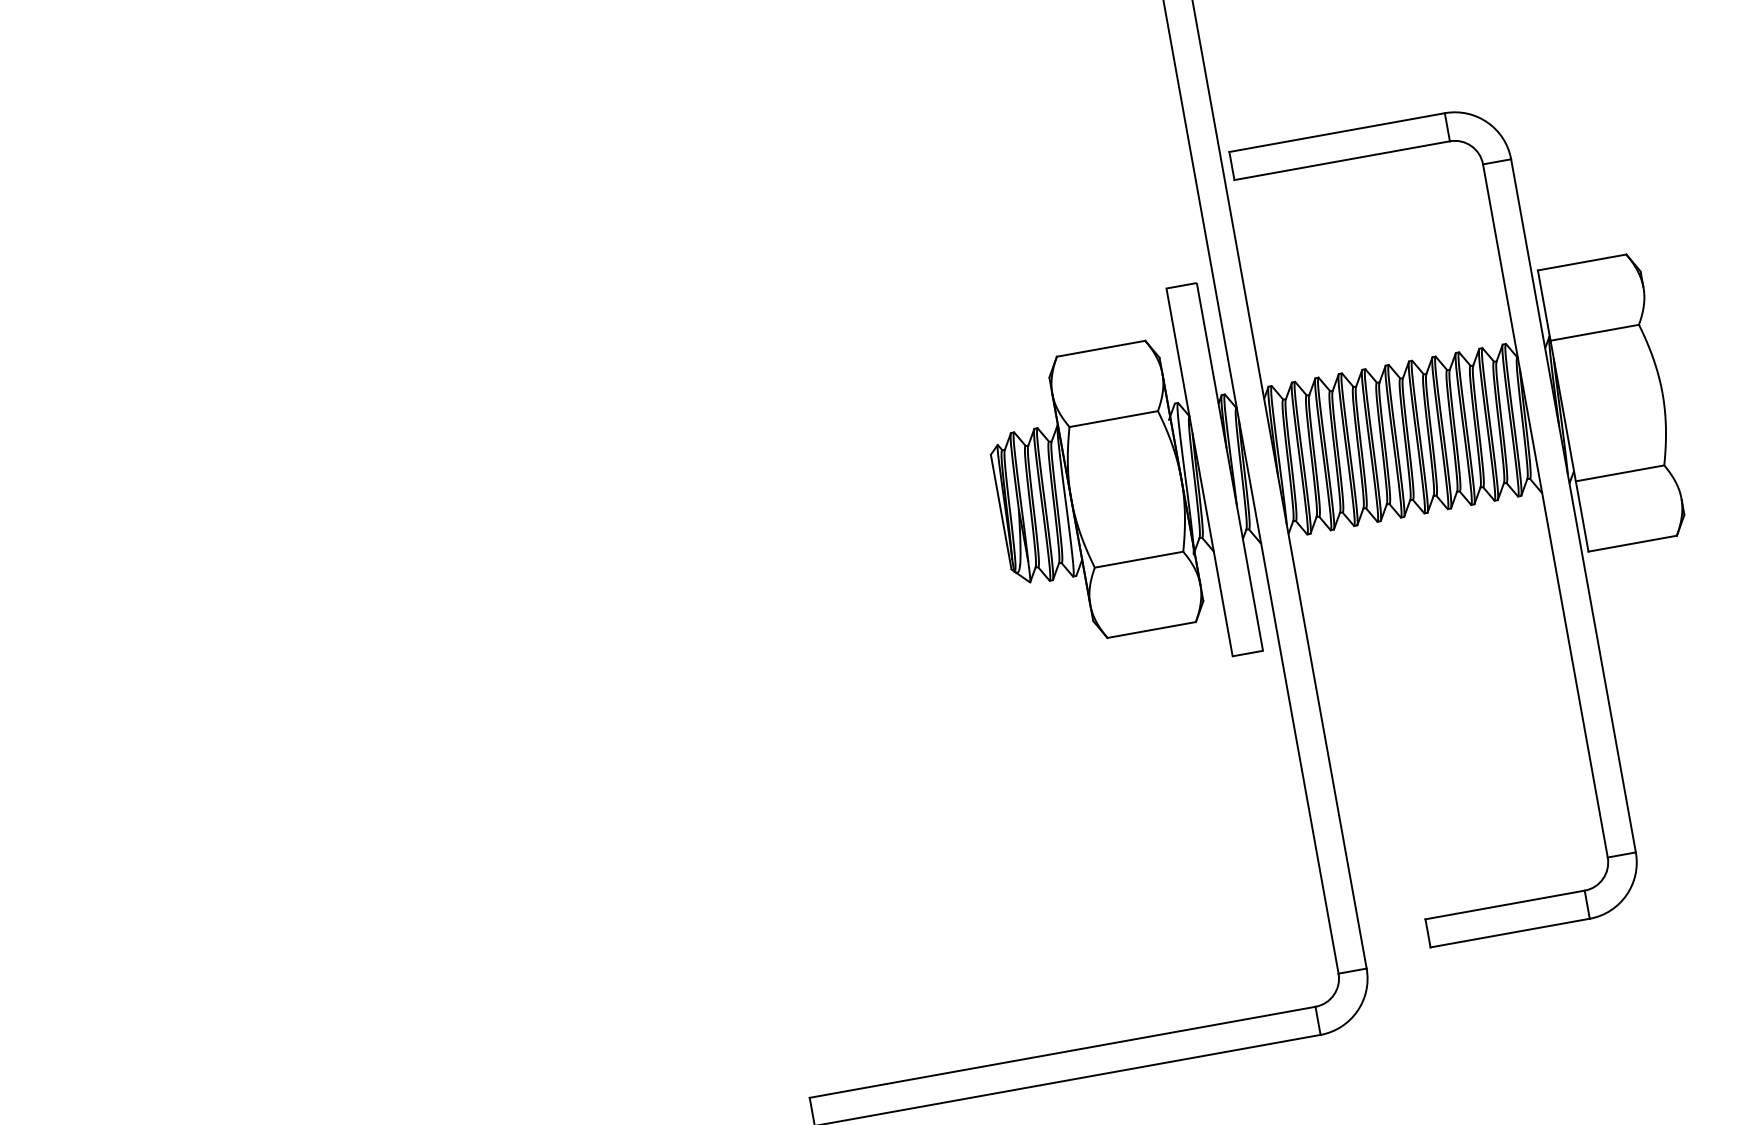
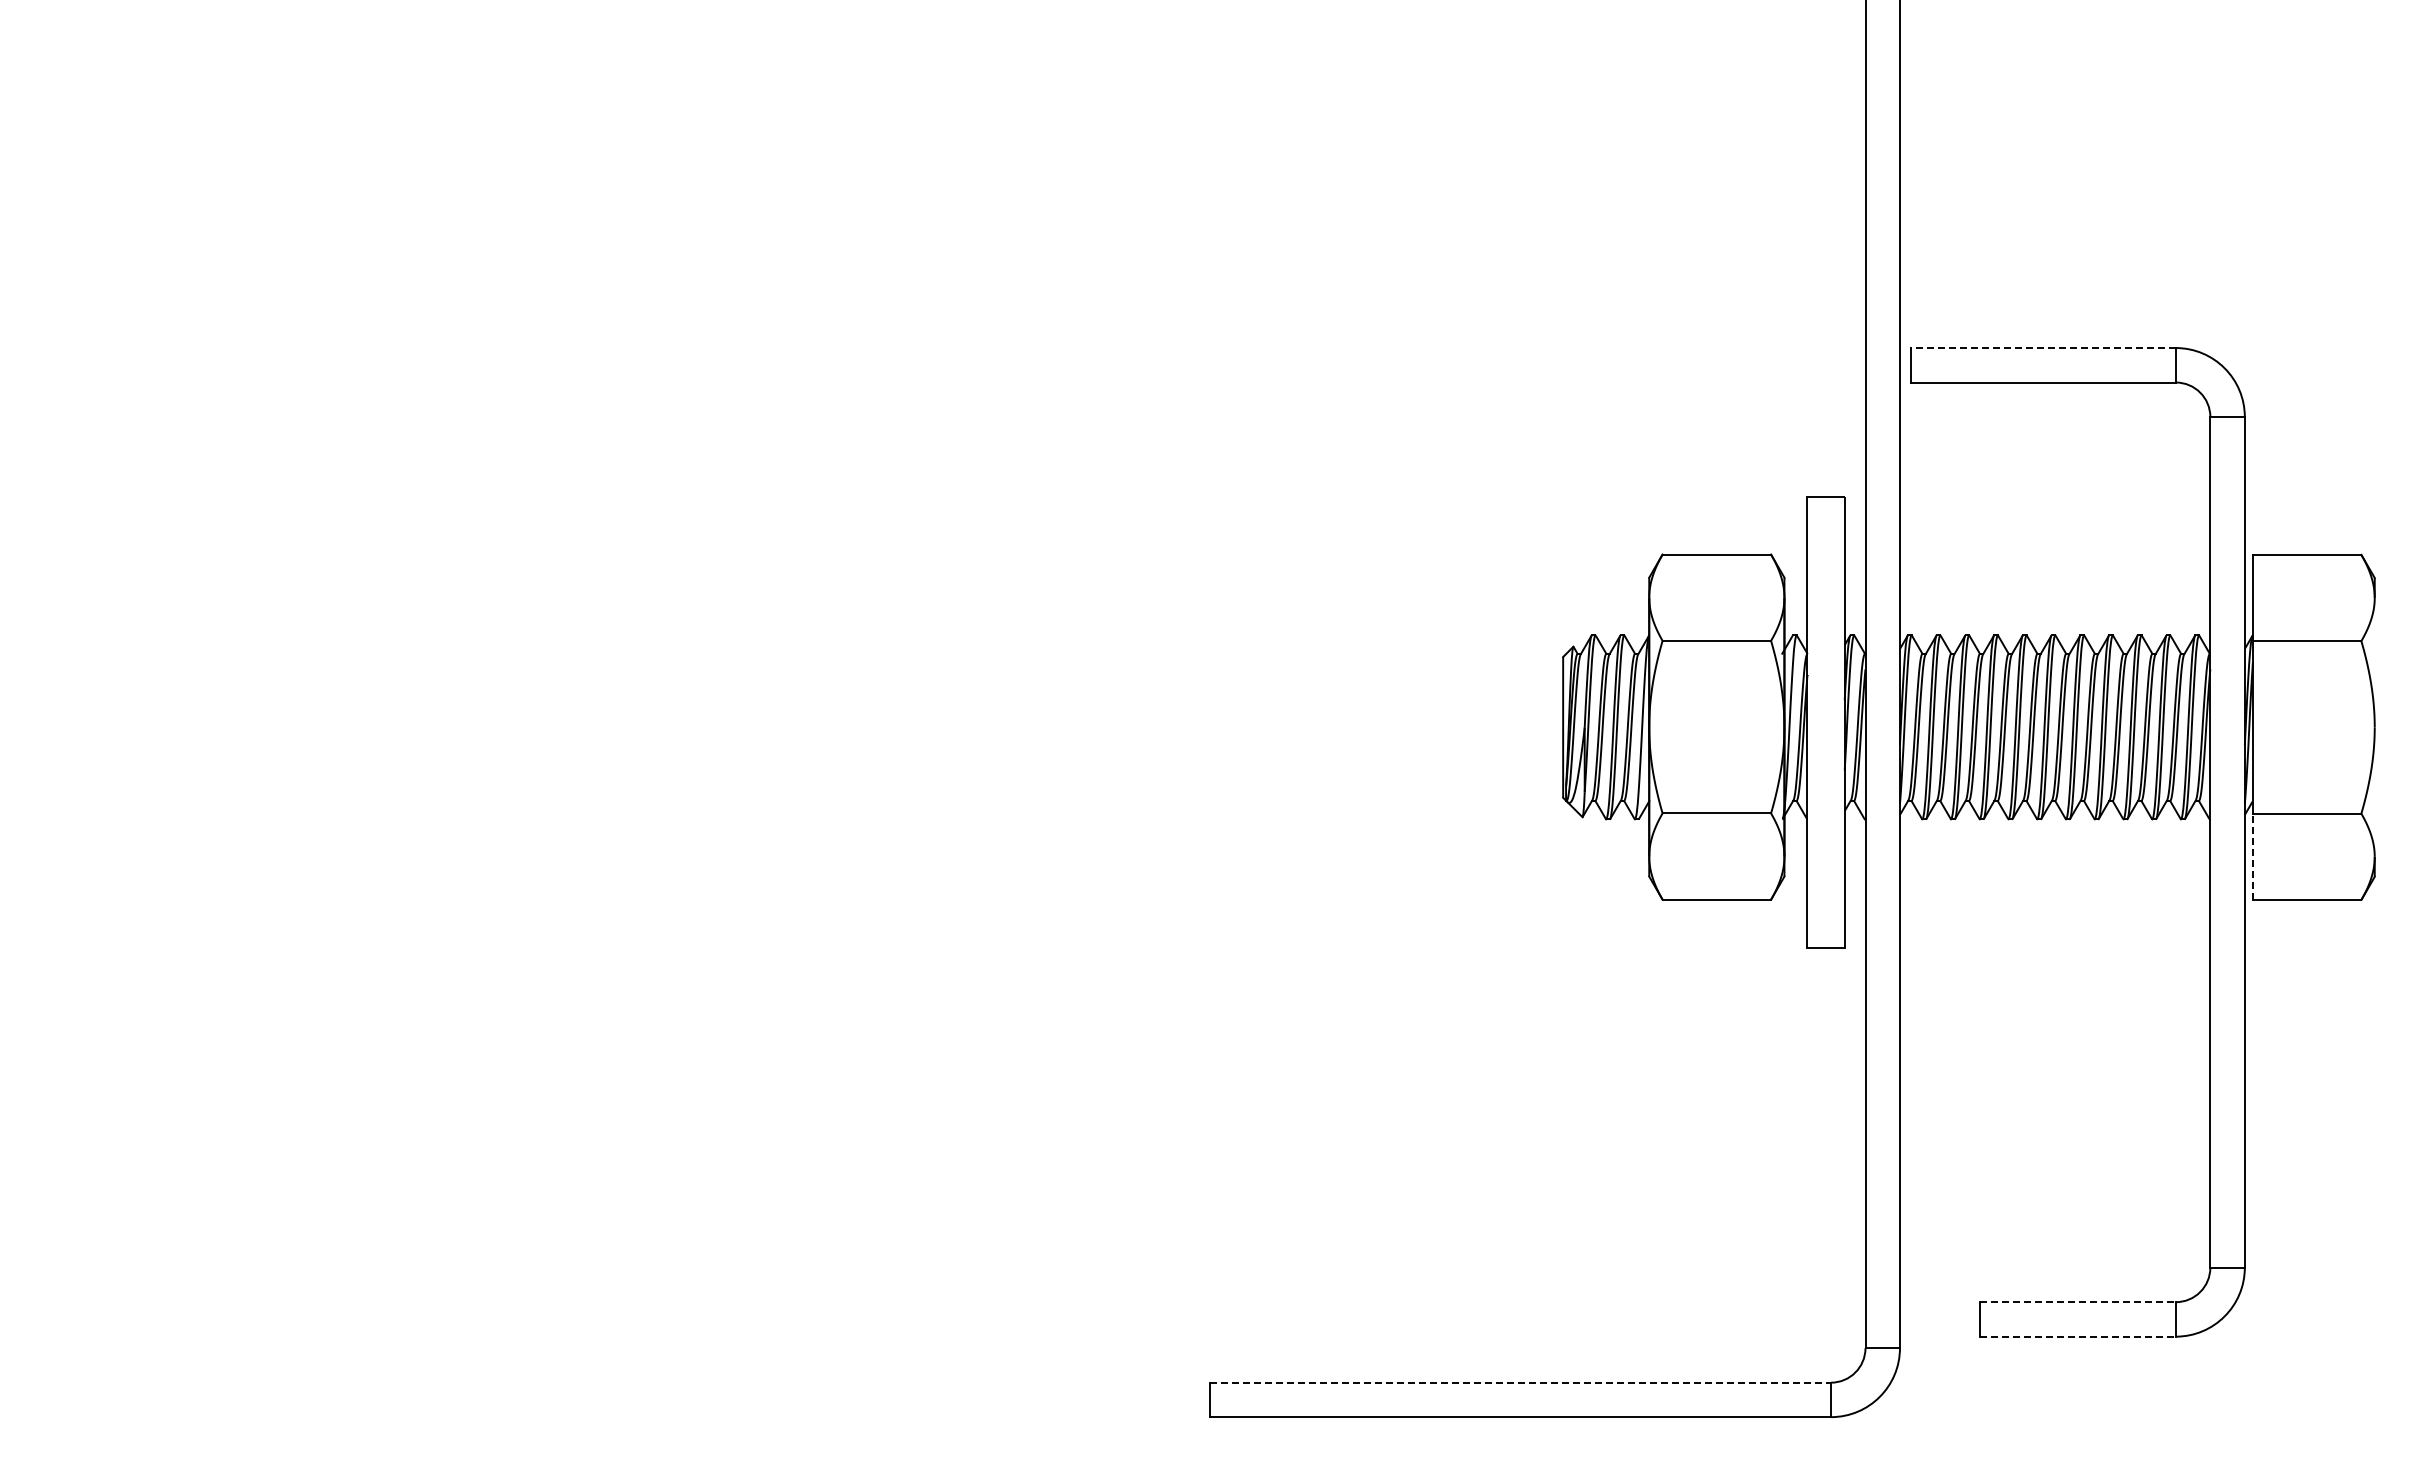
line: (1337, 132) -> (2043, 348), solid -> dashed
line: (1581, 516) -> (2252, 856), solid -> dashed
line: (1505, 905) -> (2078, 1302), solid -> dashed
line: (1510, 932) -> (2078, 1336), solid -> dashed
line: (1063, 1052) -> (1521, 1382), solid -> dashed

